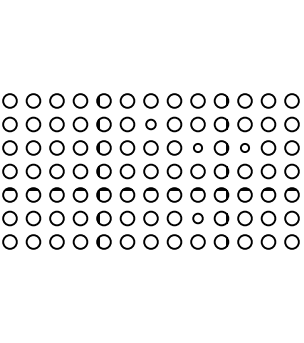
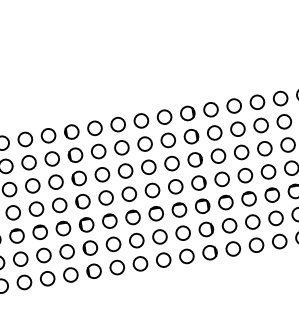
circle: (150, 124) -> (121, 147), size x1.43
circle: (197, 147) -> (171, 163), size x1.67
circle: (244, 147) -> (217, 155), size x1.67
circle: (197, 218) -> (182, 233), size x1.43

